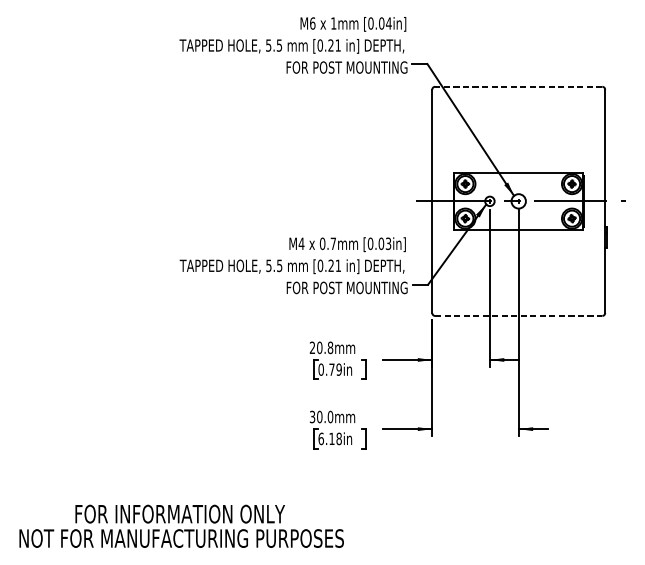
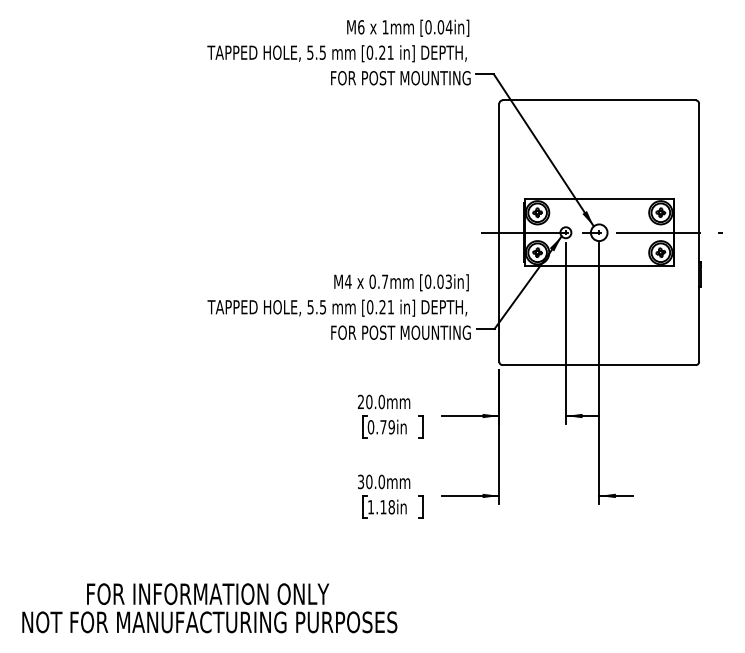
line: (518, 86) -> (599, 100), dashed -> solid
line: (518, 316) -> (599, 365), dashed -> solid
text: (330, 347) -> (381, 401), 20.8mm -> 20.0mm
text: (320, 439) -> (370, 507), 6.18in -> 1.18in

